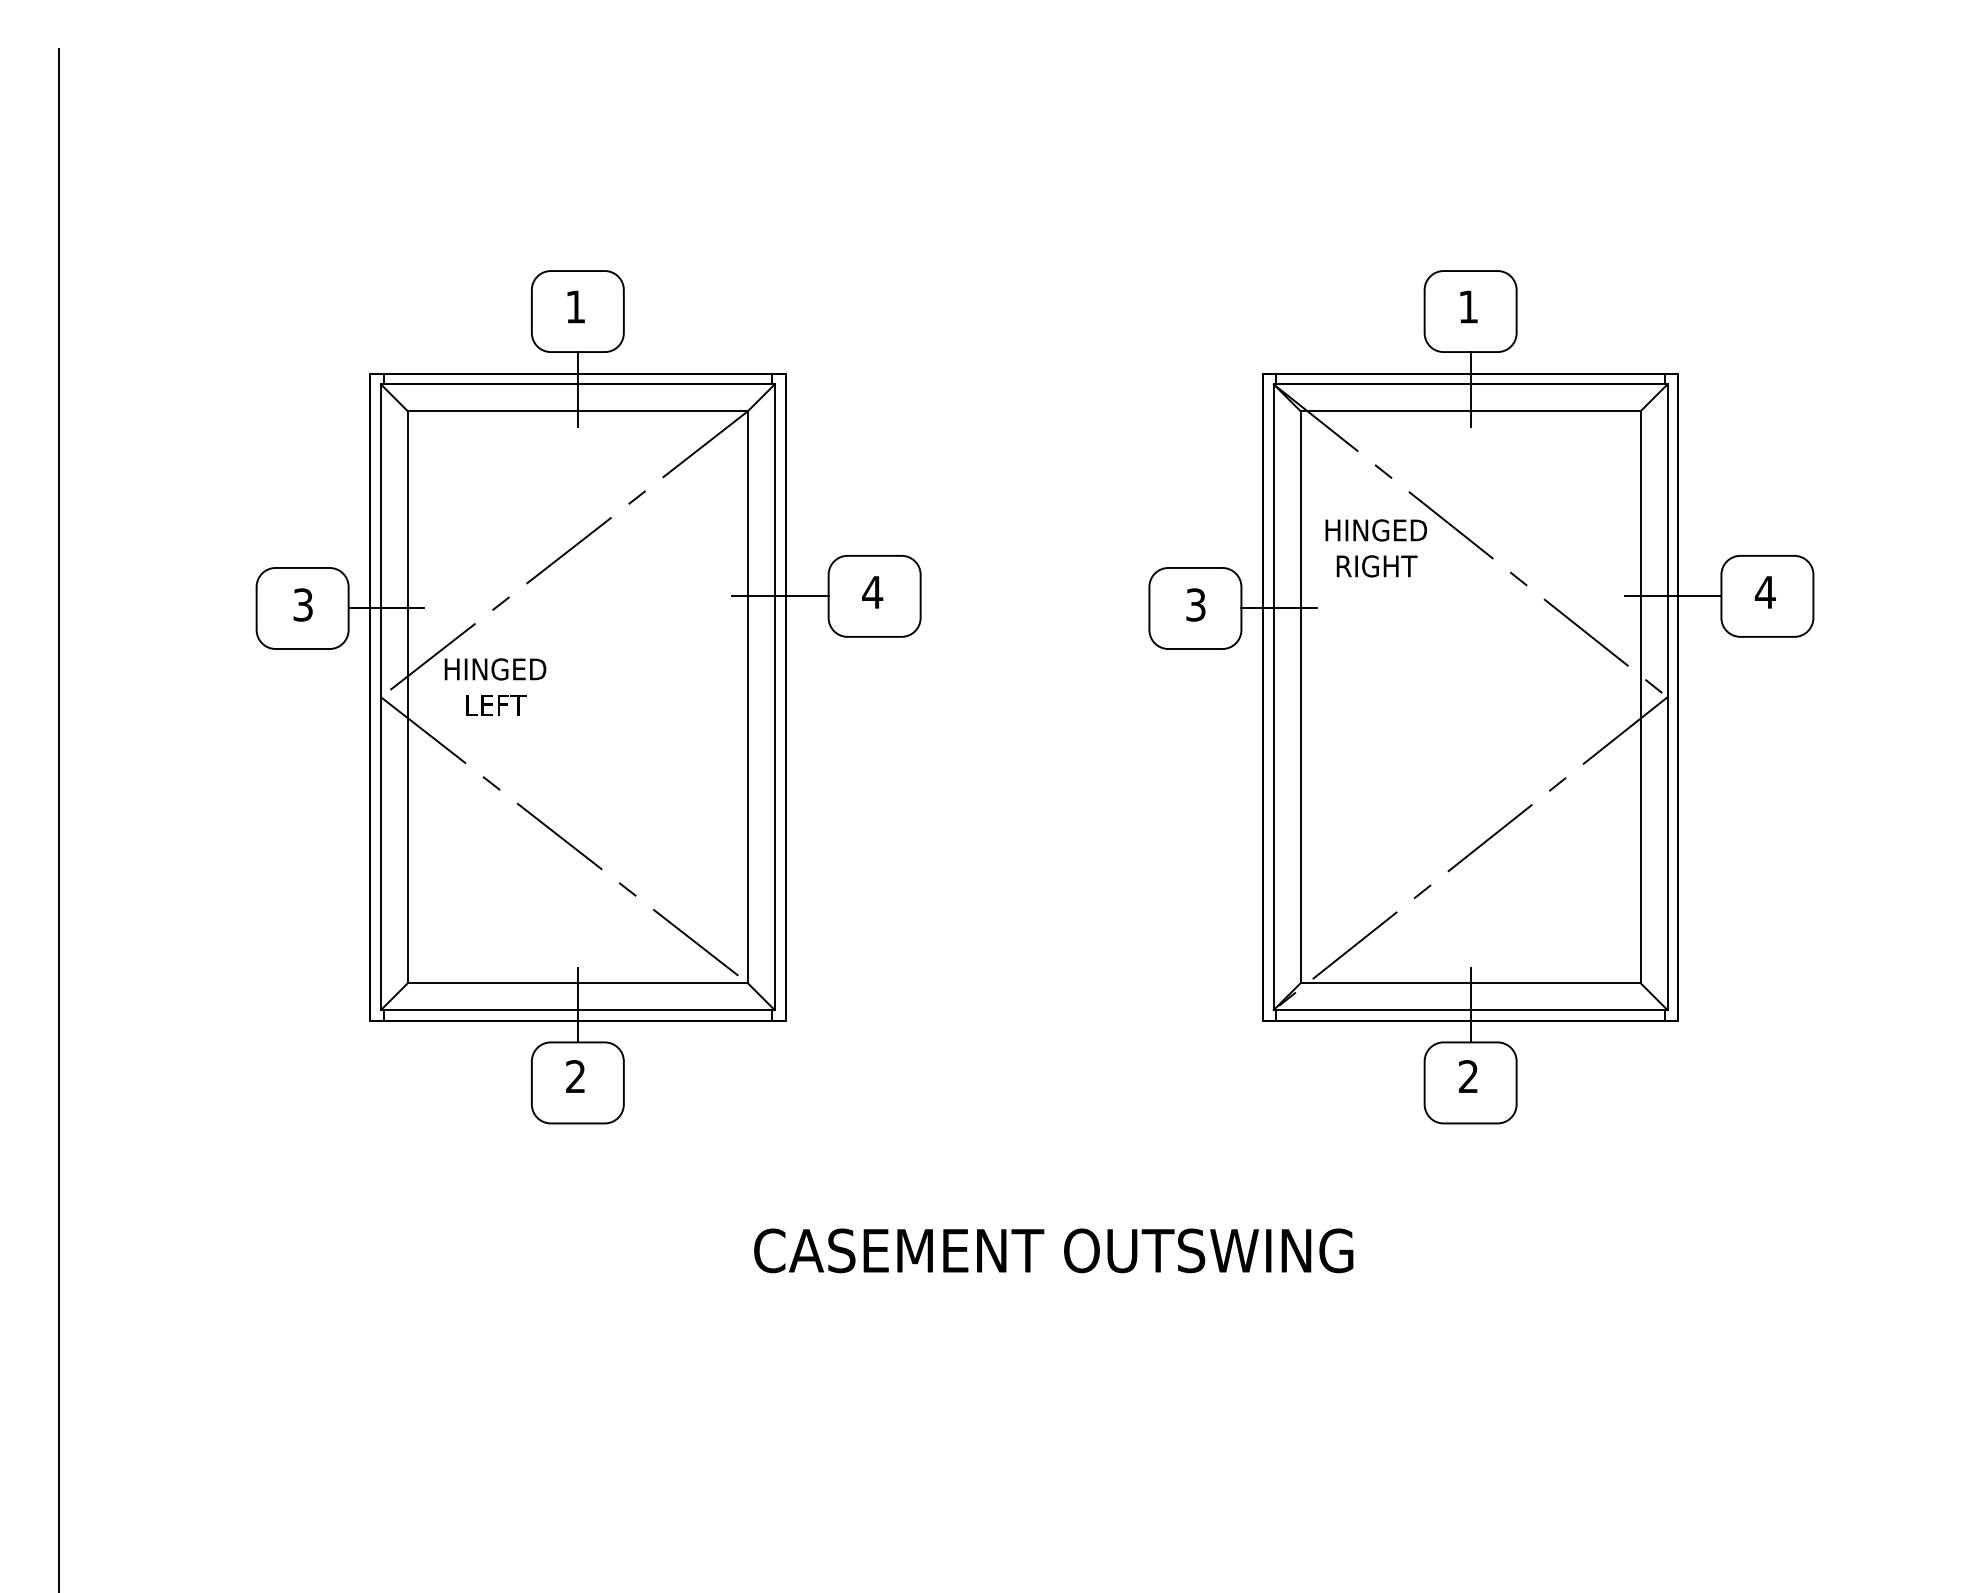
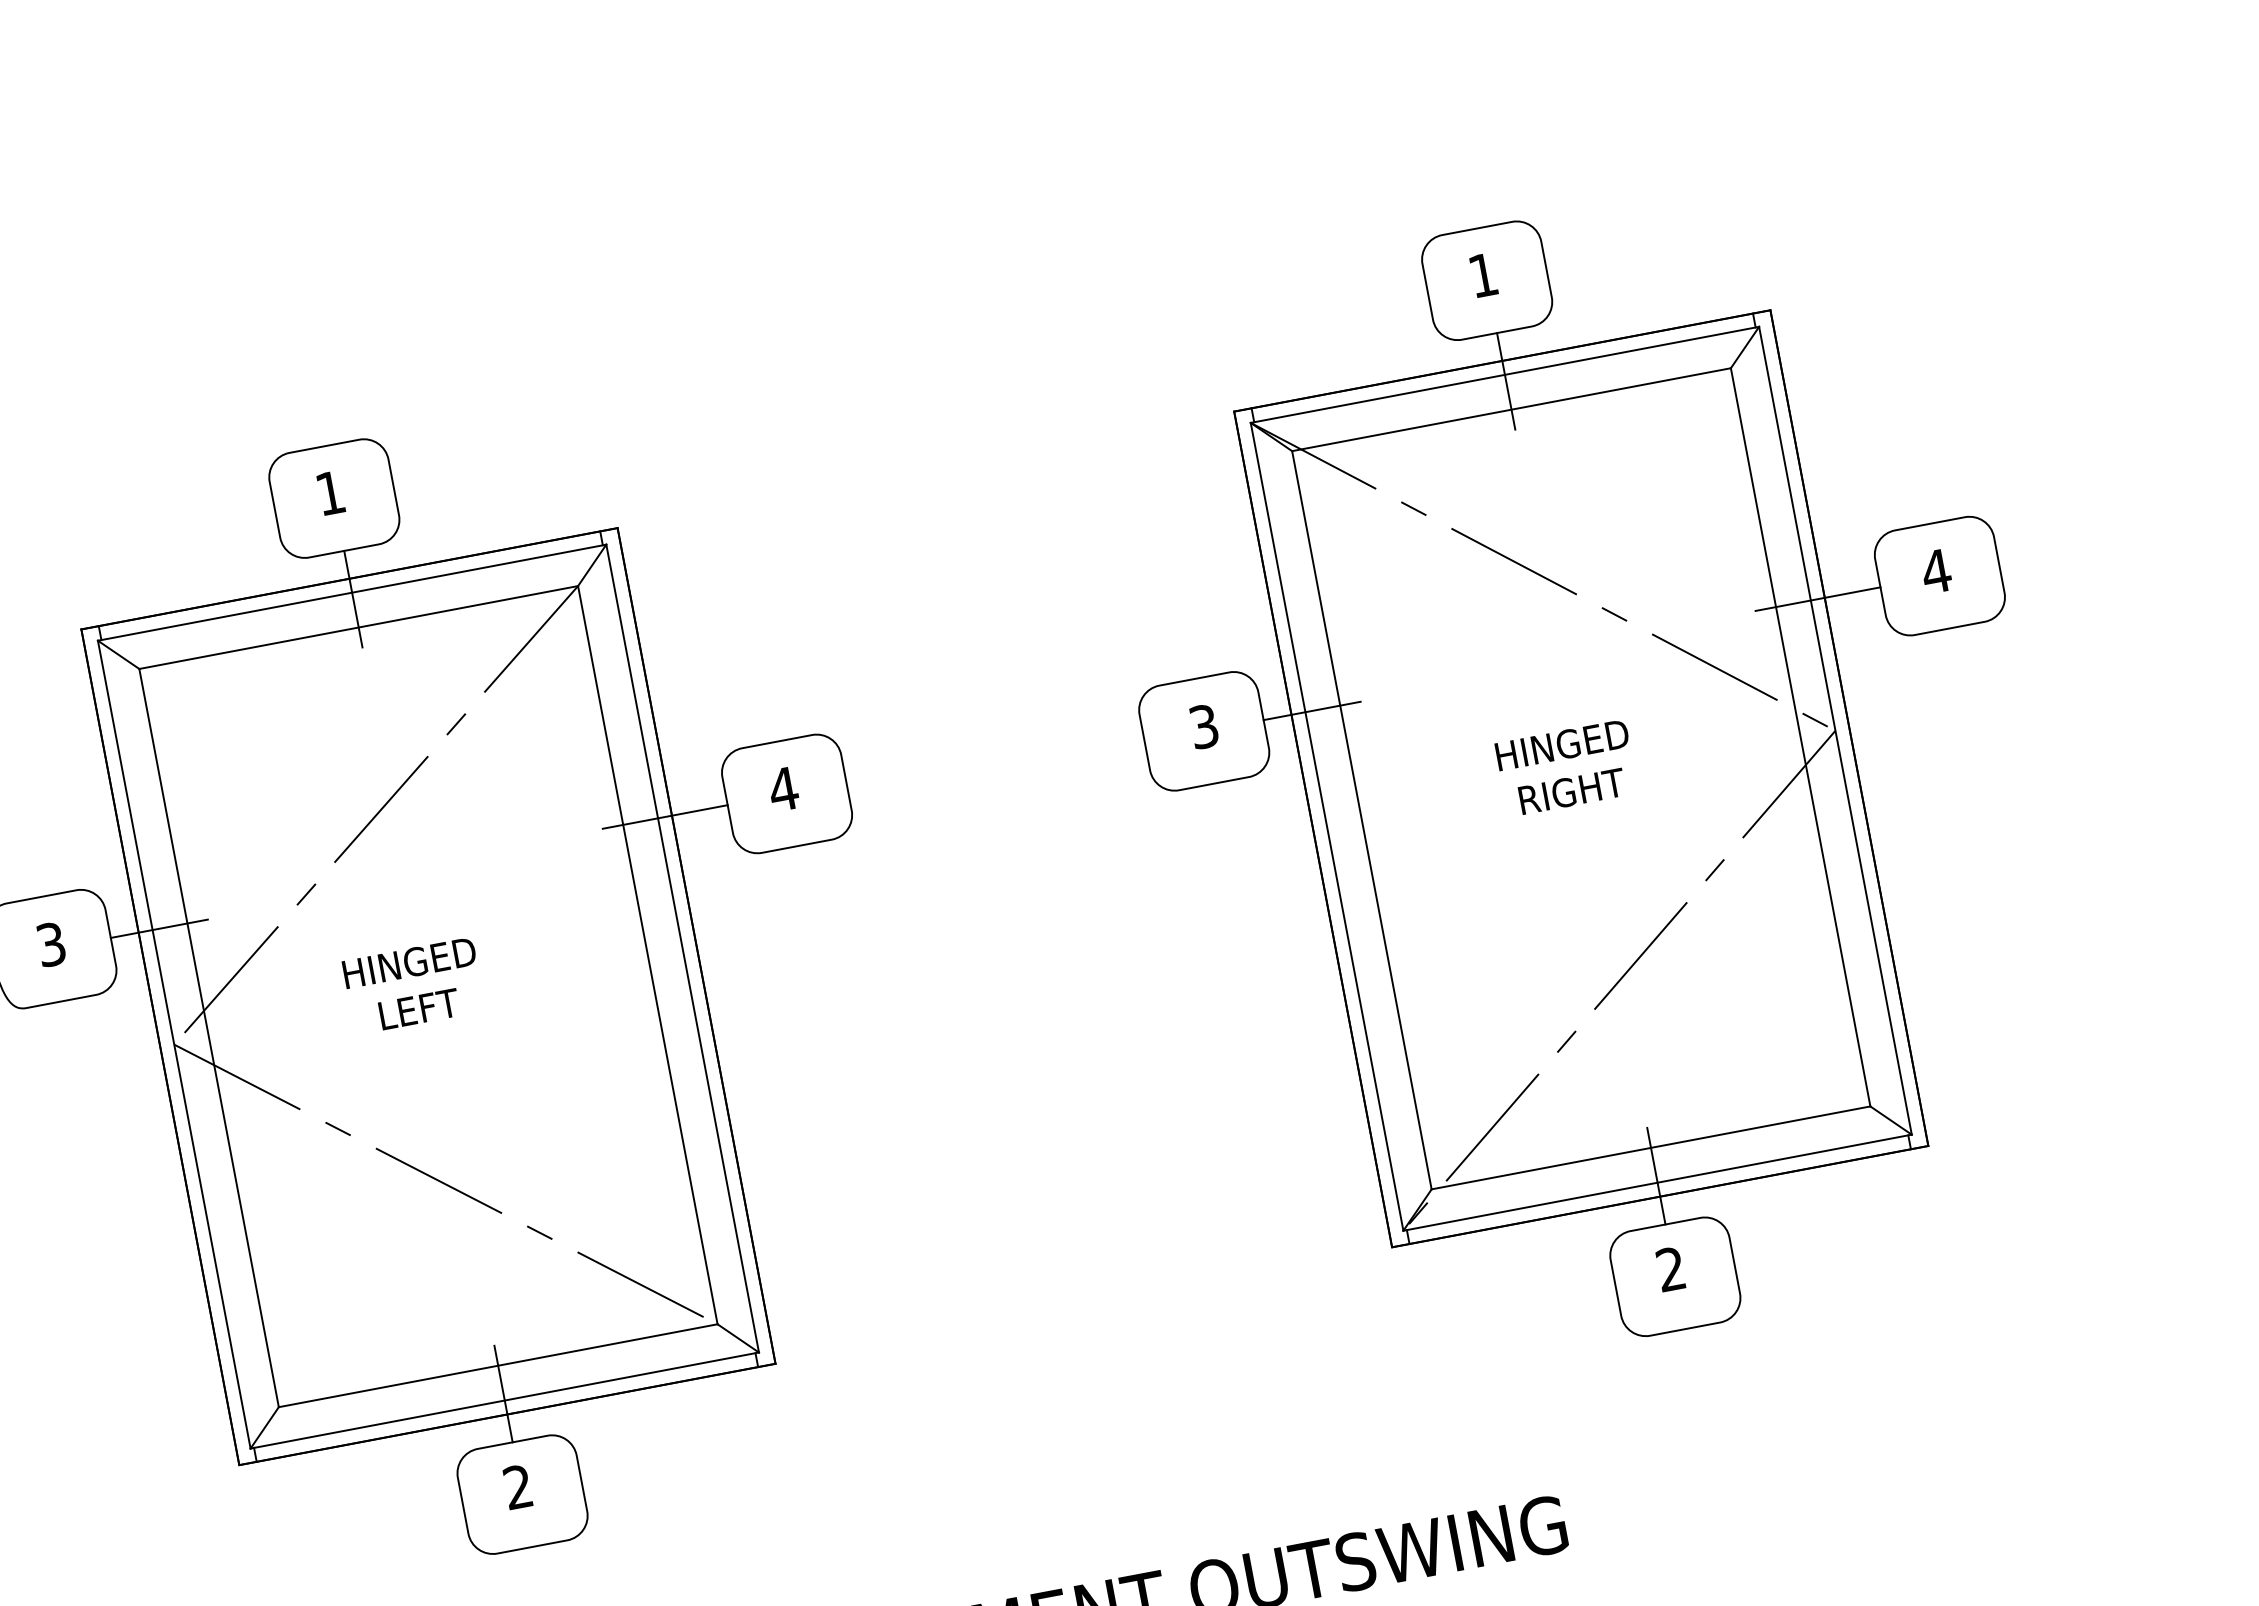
text: (1376, 548) -> (1567, 768), moved
text: (495, 686) -> (413, 985), moved

